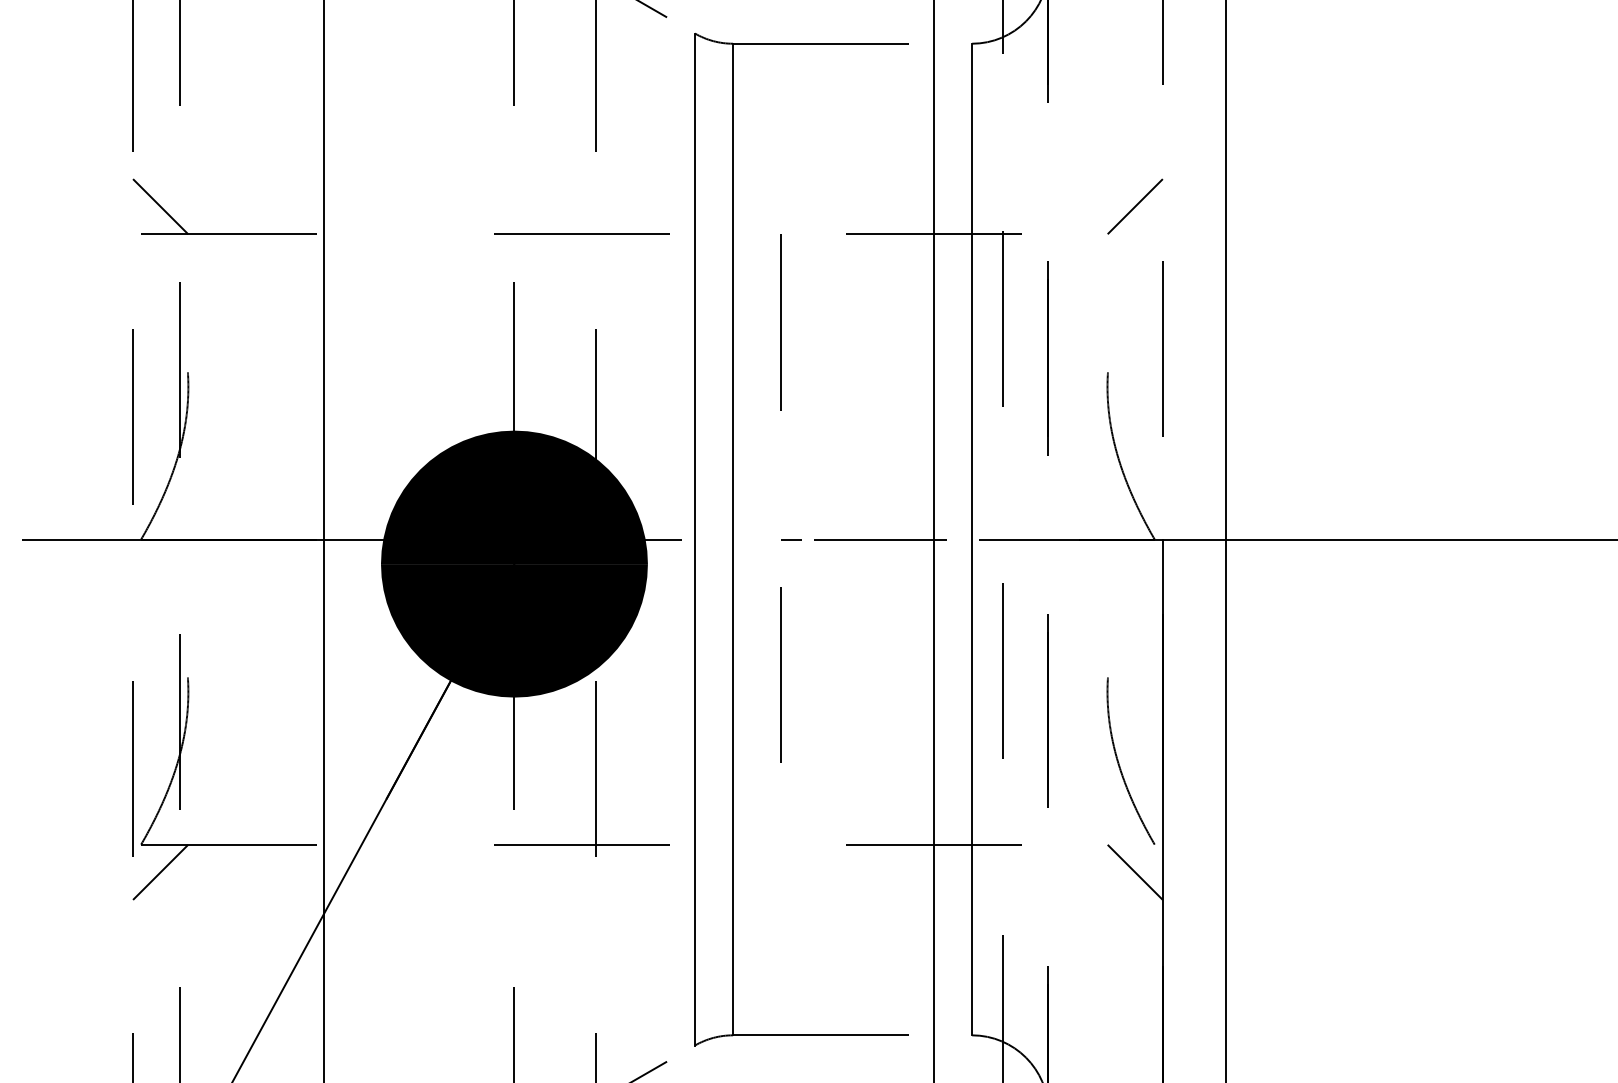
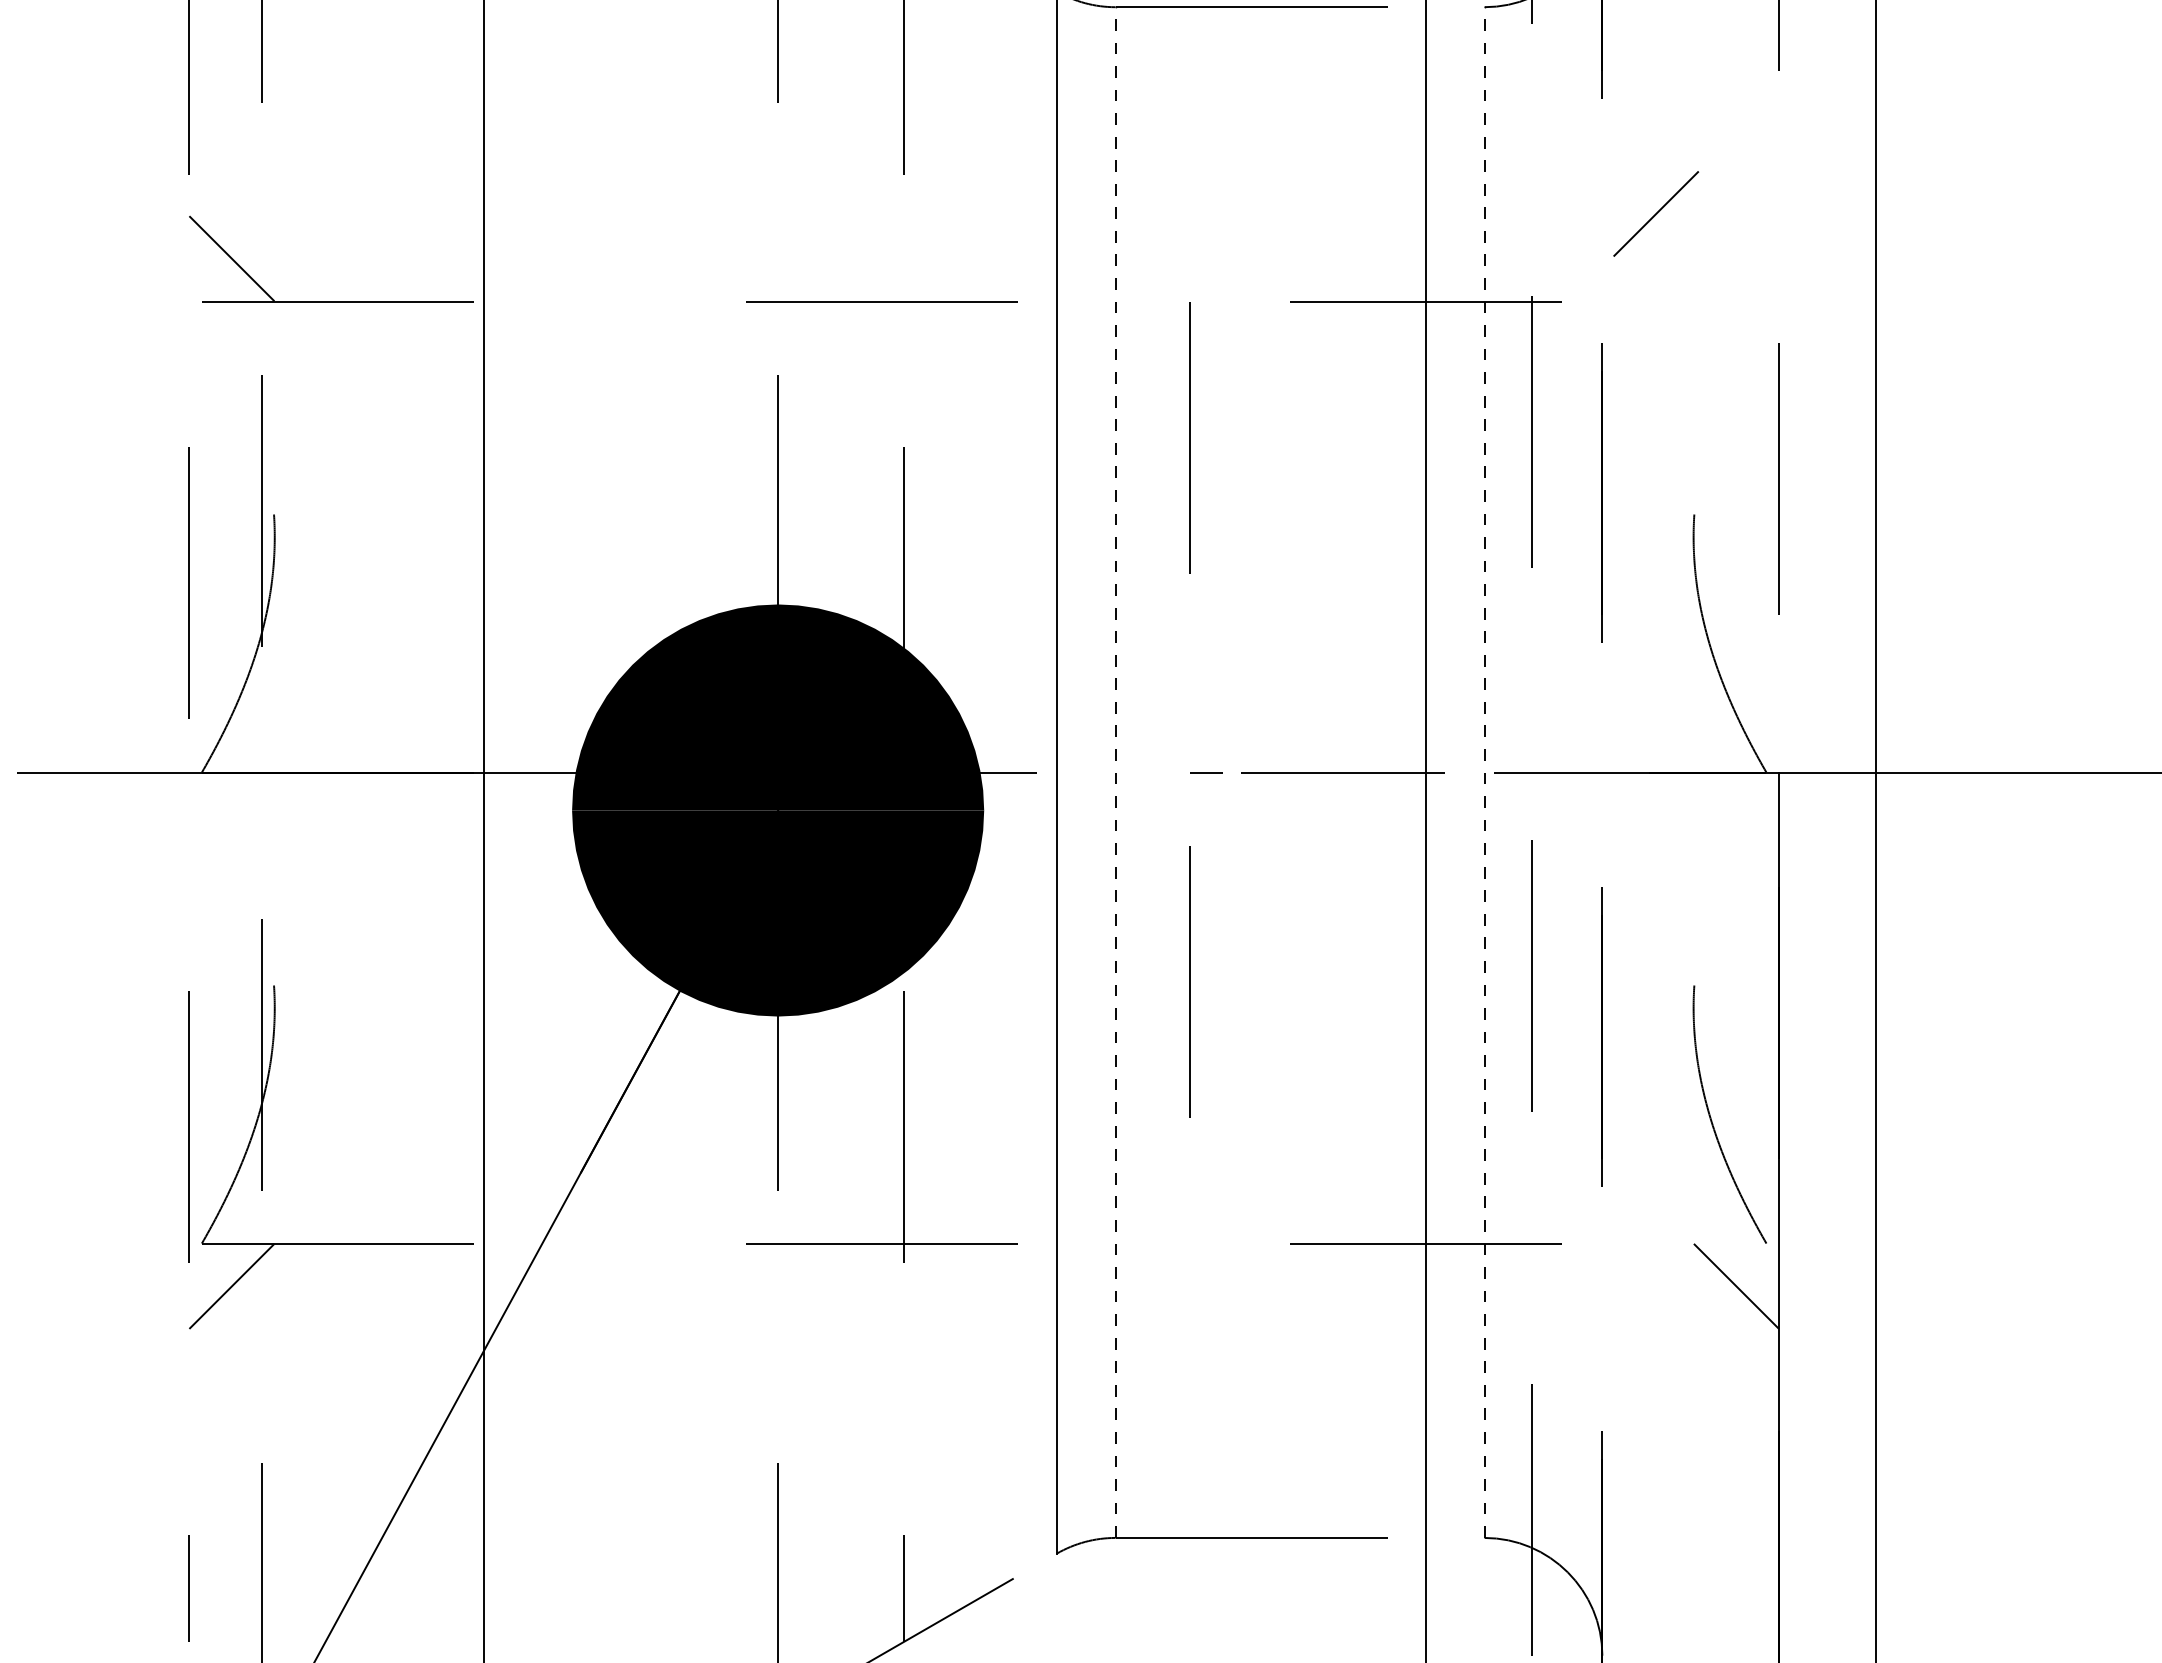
line: (1135, 206) -> (1656, 213), moved
line: (733, 539) -> (1116, 772), solid -> dashed
line: (972, 539) -> (1485, 772), solid -> dashed

